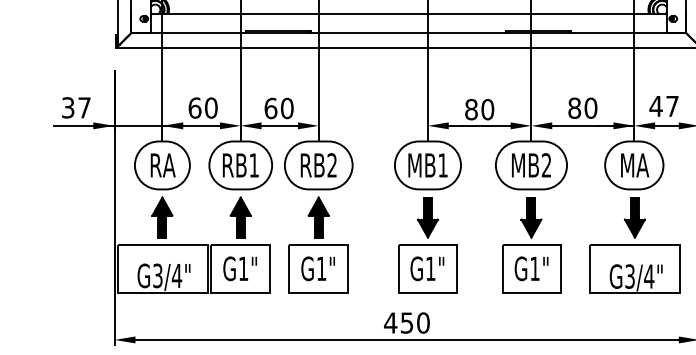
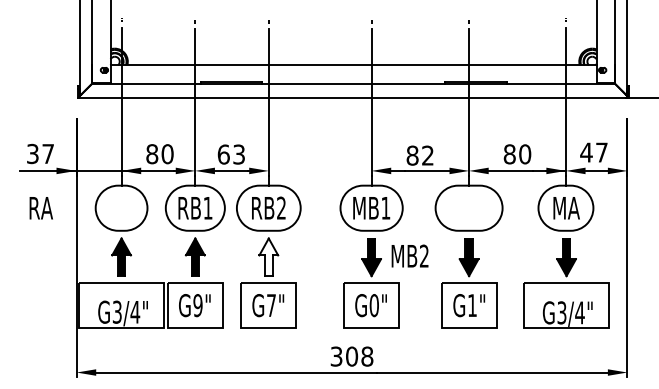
text: (195, 108) -> (152, 154), 60 -> 80
text: (287, 108) -> (239, 154), 60 -> 63
text: (488, 109) -> (428, 155), 80 -> 82
text: (530, 164) -> (409, 255), moved
text: (162, 165) -> (40, 208), moved
fill: (318, 217) -> (268, 257), removed
text: (243, 268) -> (197, 305), G1" -> G9"
text: (321, 268) -> (271, 305), G1" -> G7"
text: (429, 268) -> (373, 305), G1" -> G0"
text: (406, 322) -> (351, 356), 450 -> 308

